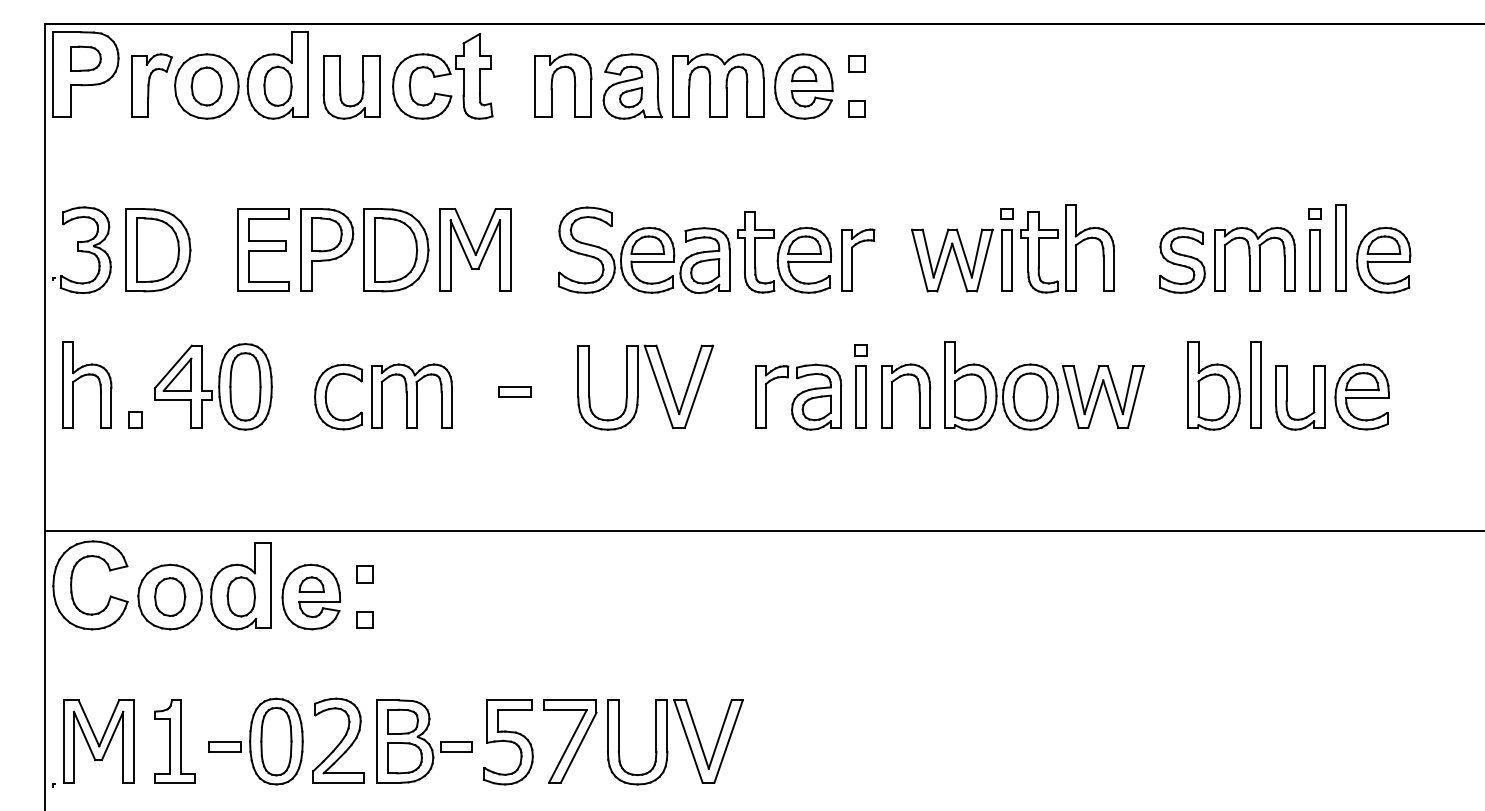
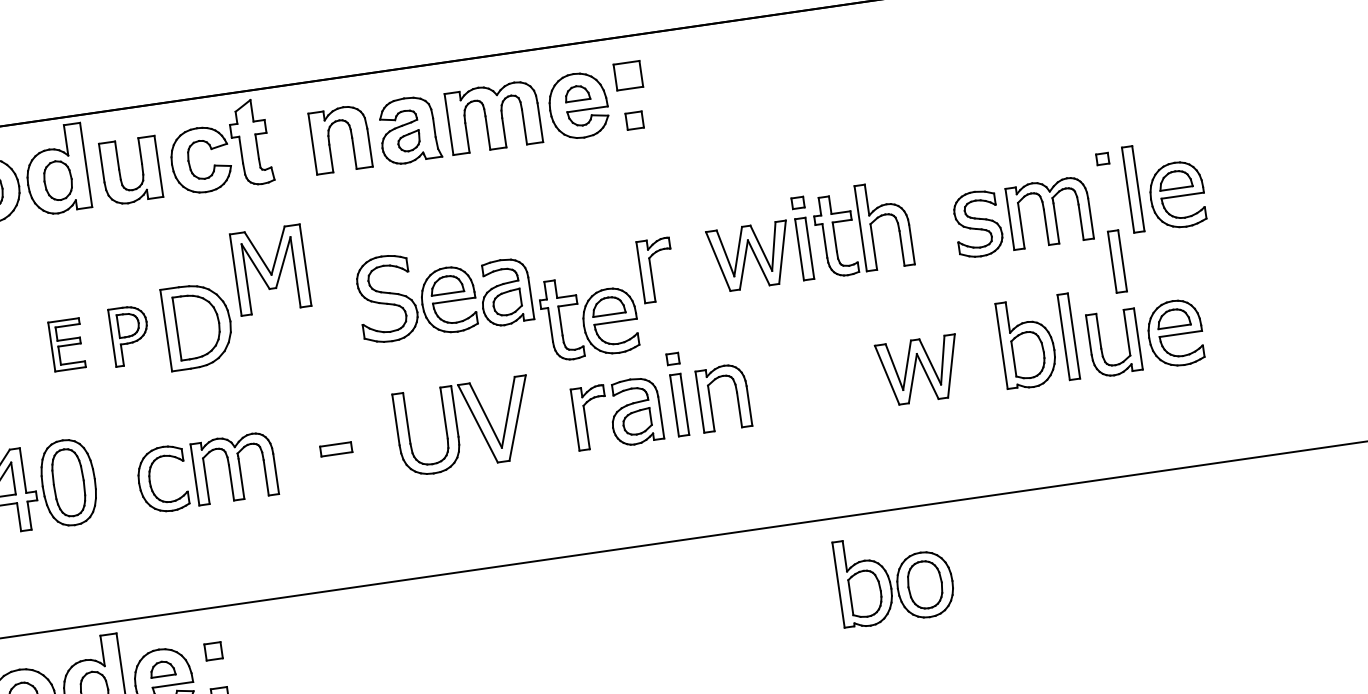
part: (856, 63) -> (627, 75), size x1.6
part: (263, 249) -> (67, 344), size x0.6
part: (327, 249) -> (130, 335), size x0.7
part: (475, 249) -> (270, 269), moved
part: (784, 252) -> (589, 316), moved
part: (1314, 260) -> (1116, 261), moved
part: (1001, 385) -> (894, 577), moved

